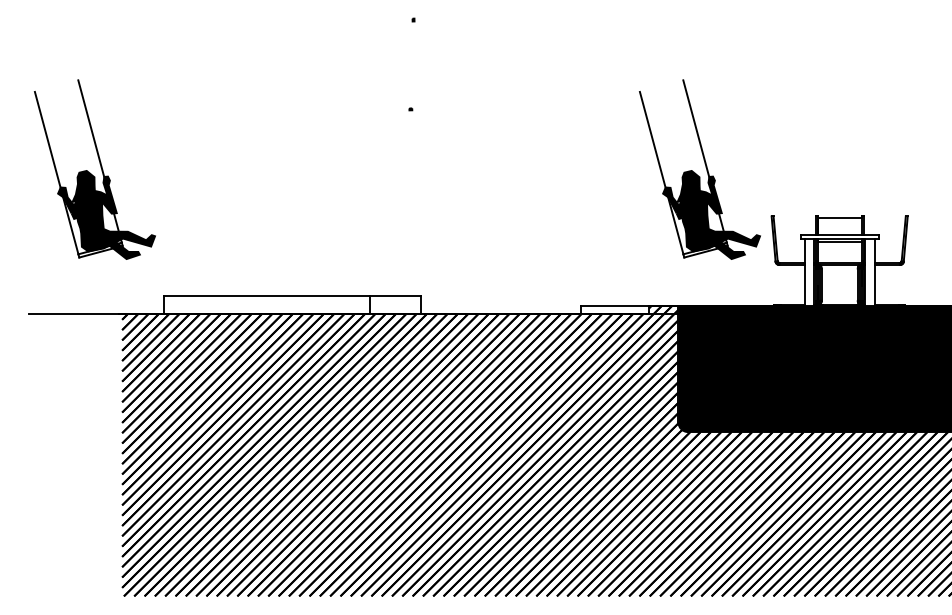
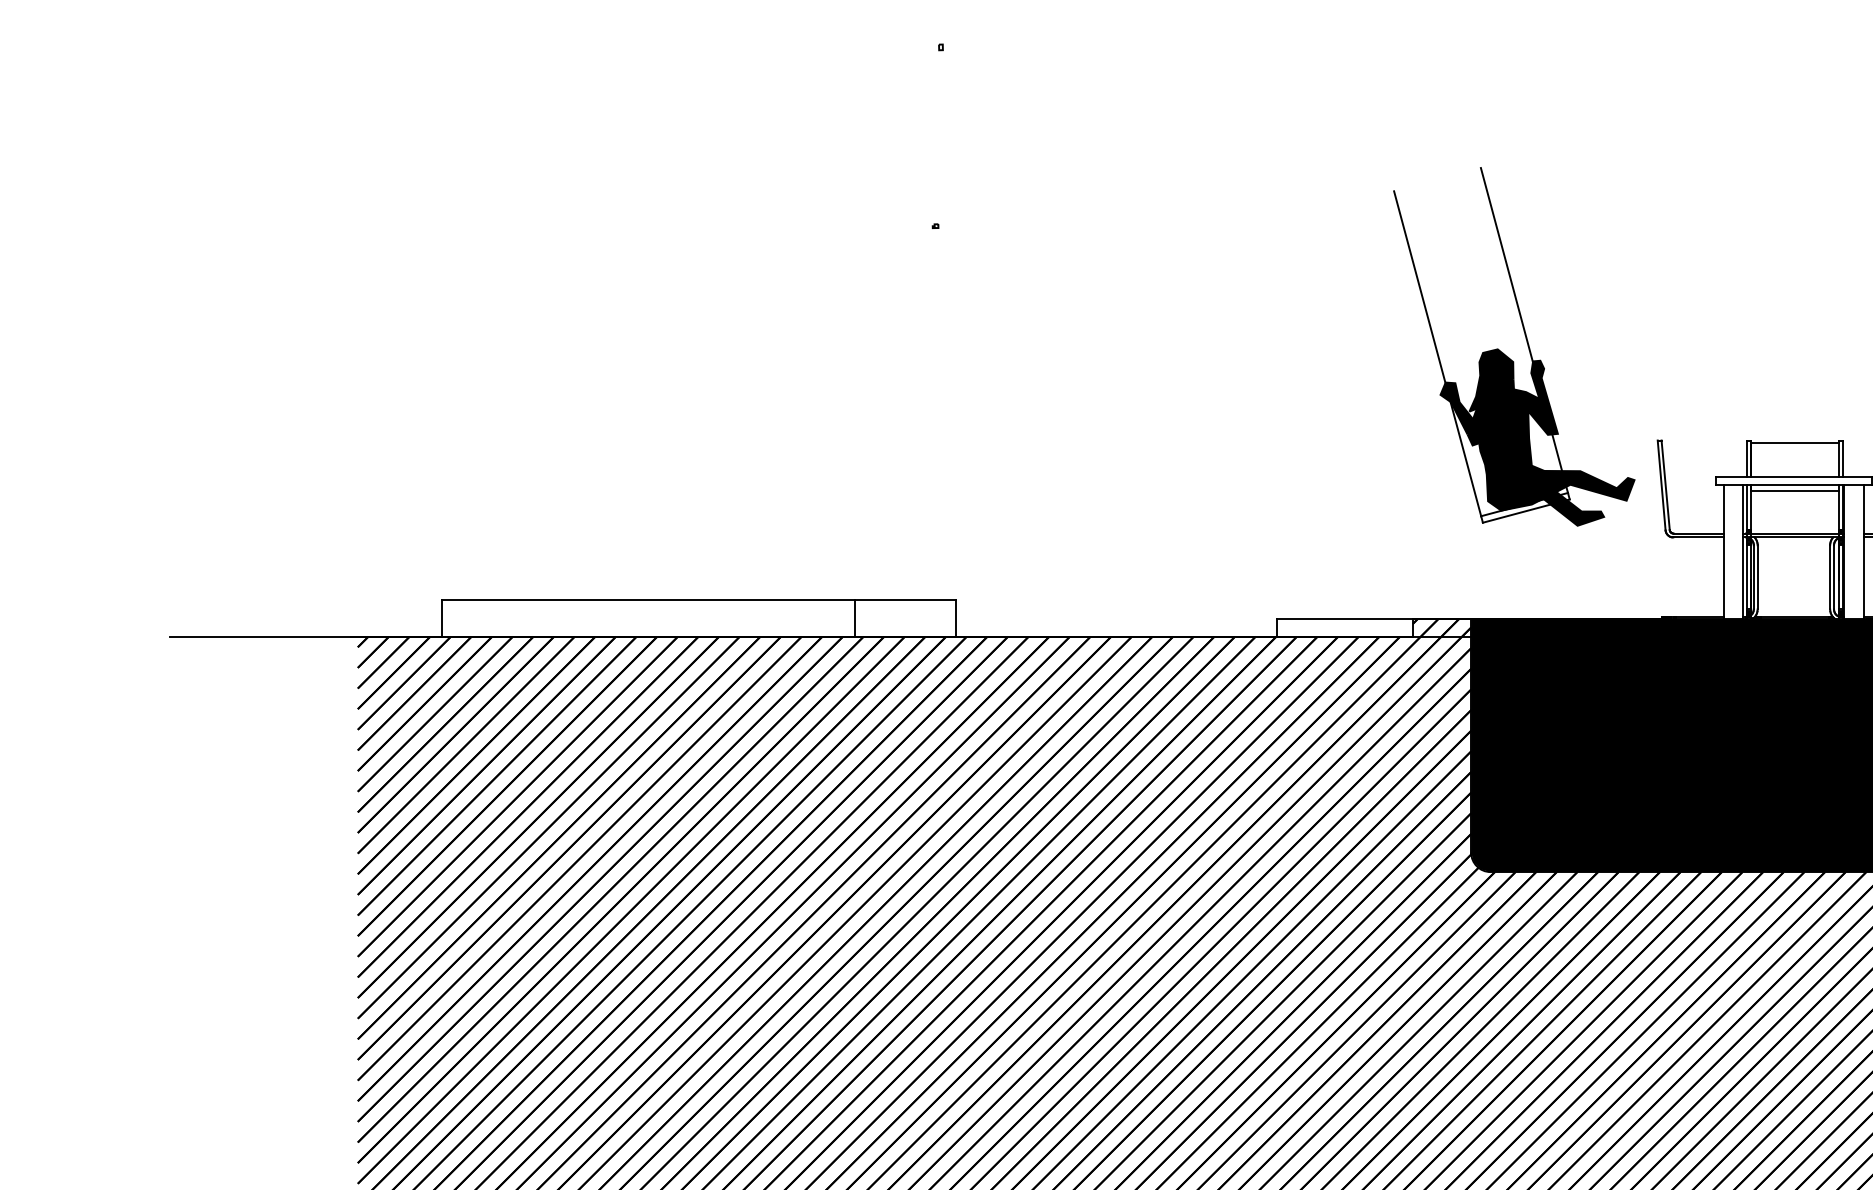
part: (94, 169) -> (302, 346), removed

